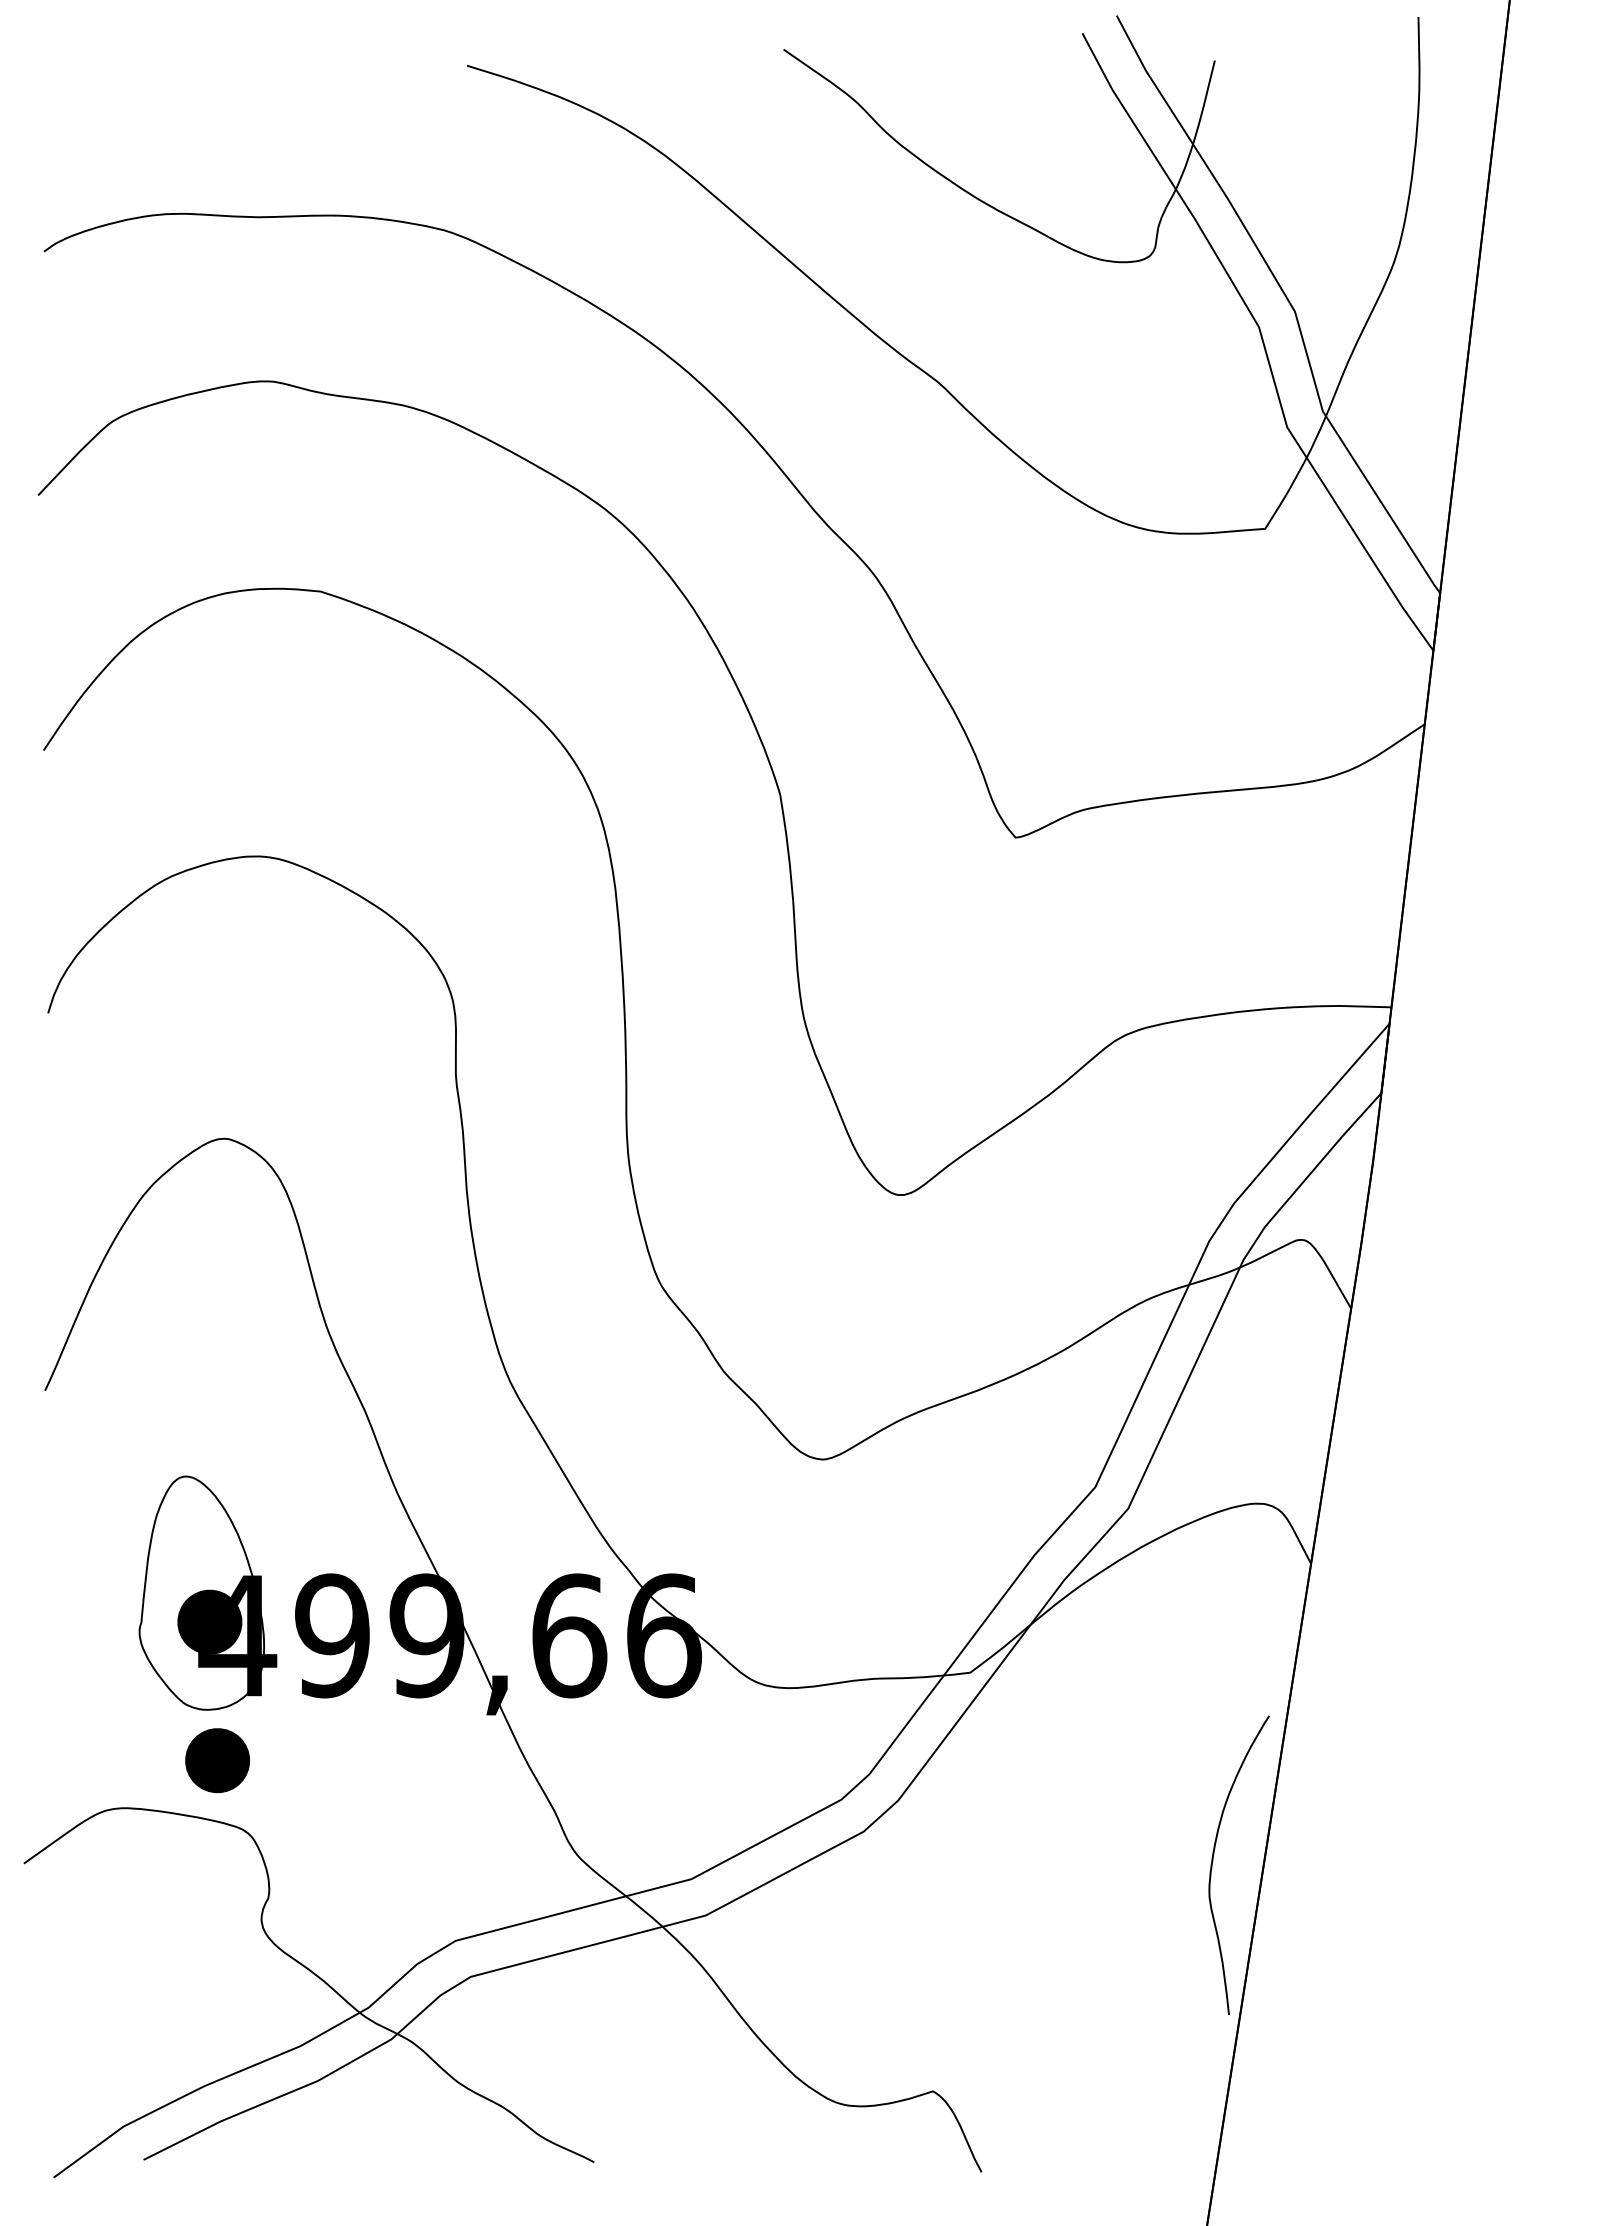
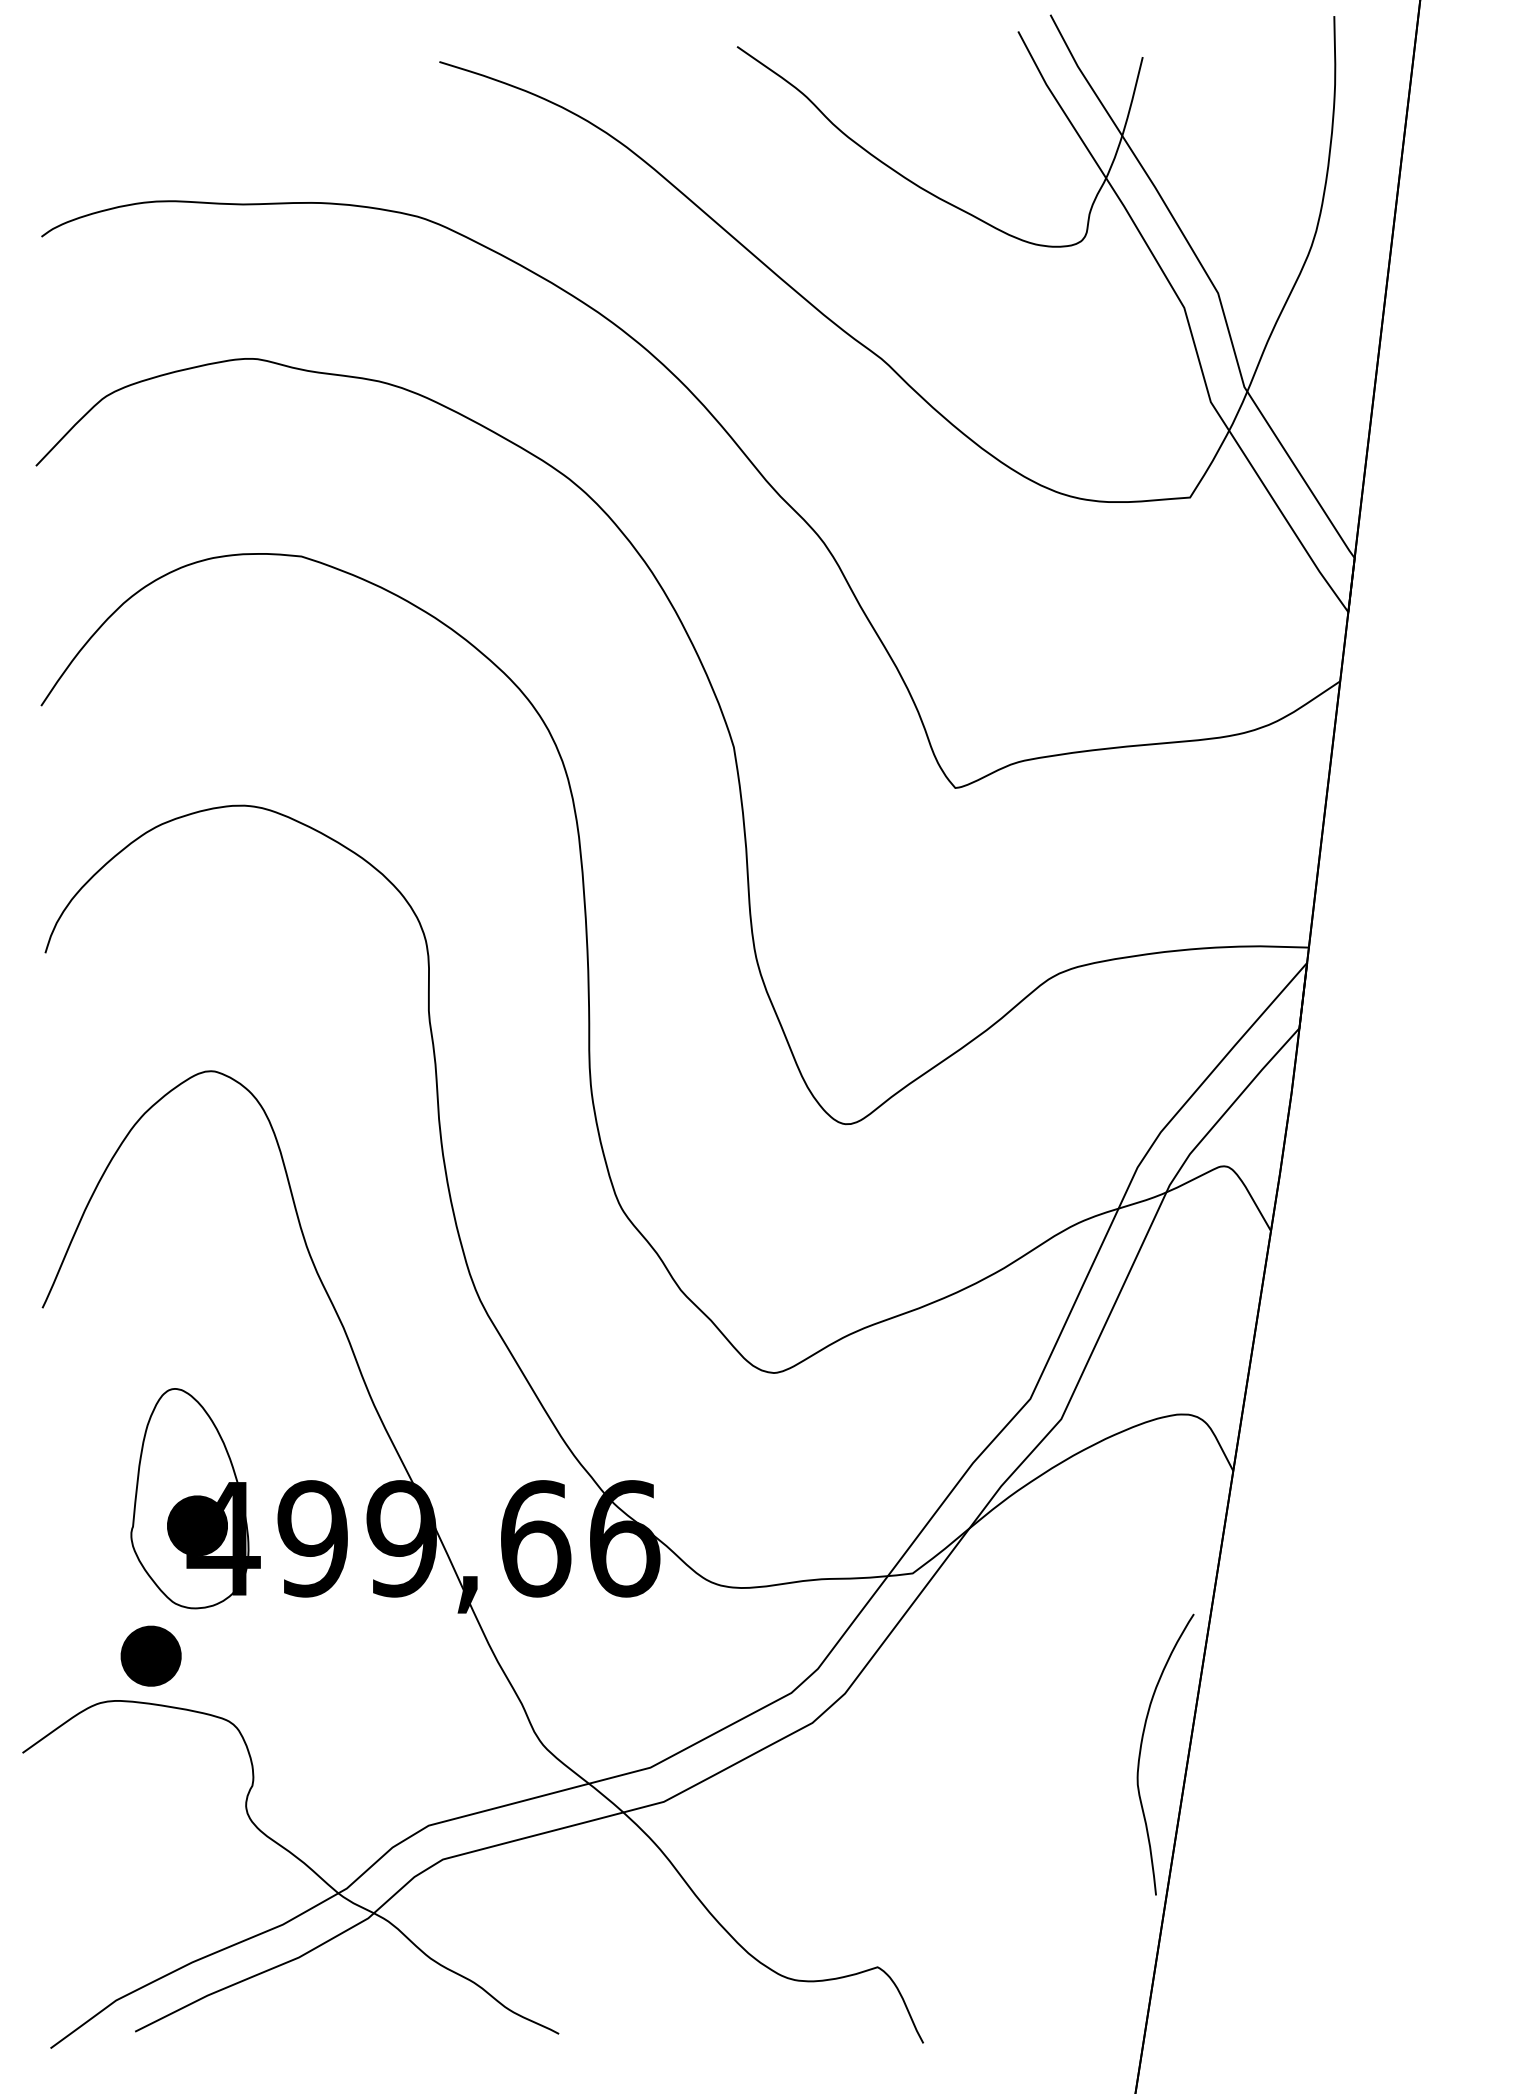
part: (217, 1760) -> (151, 1656), moved

